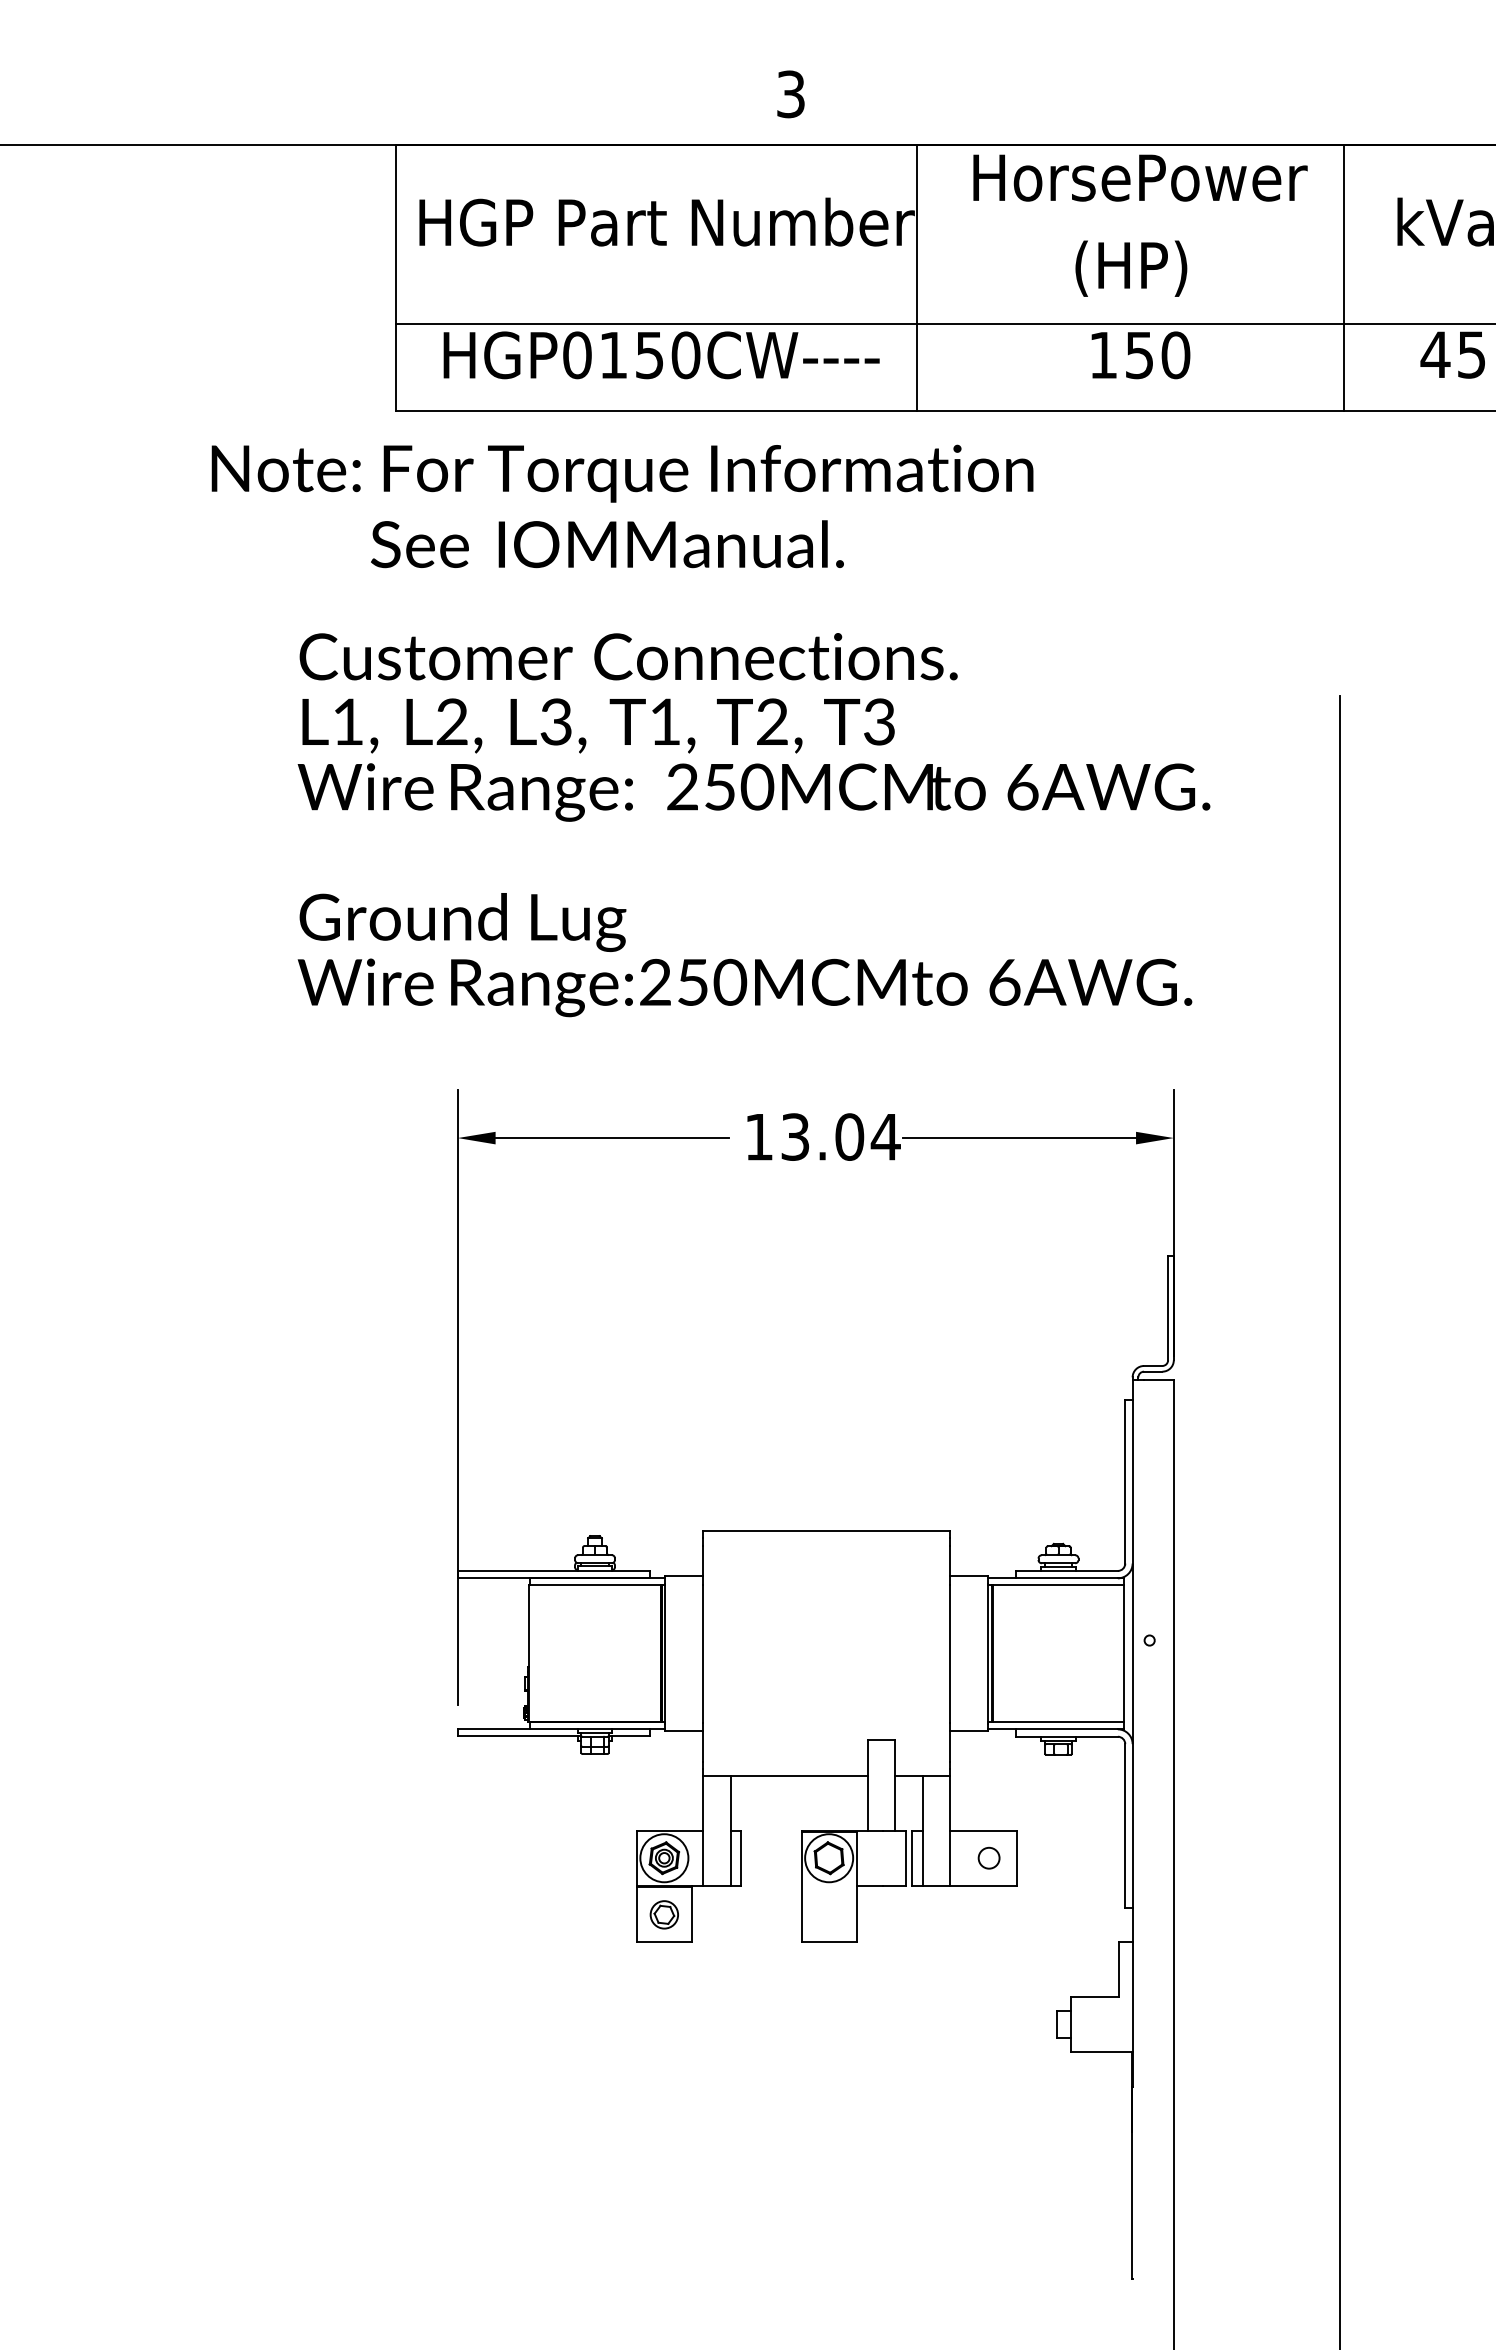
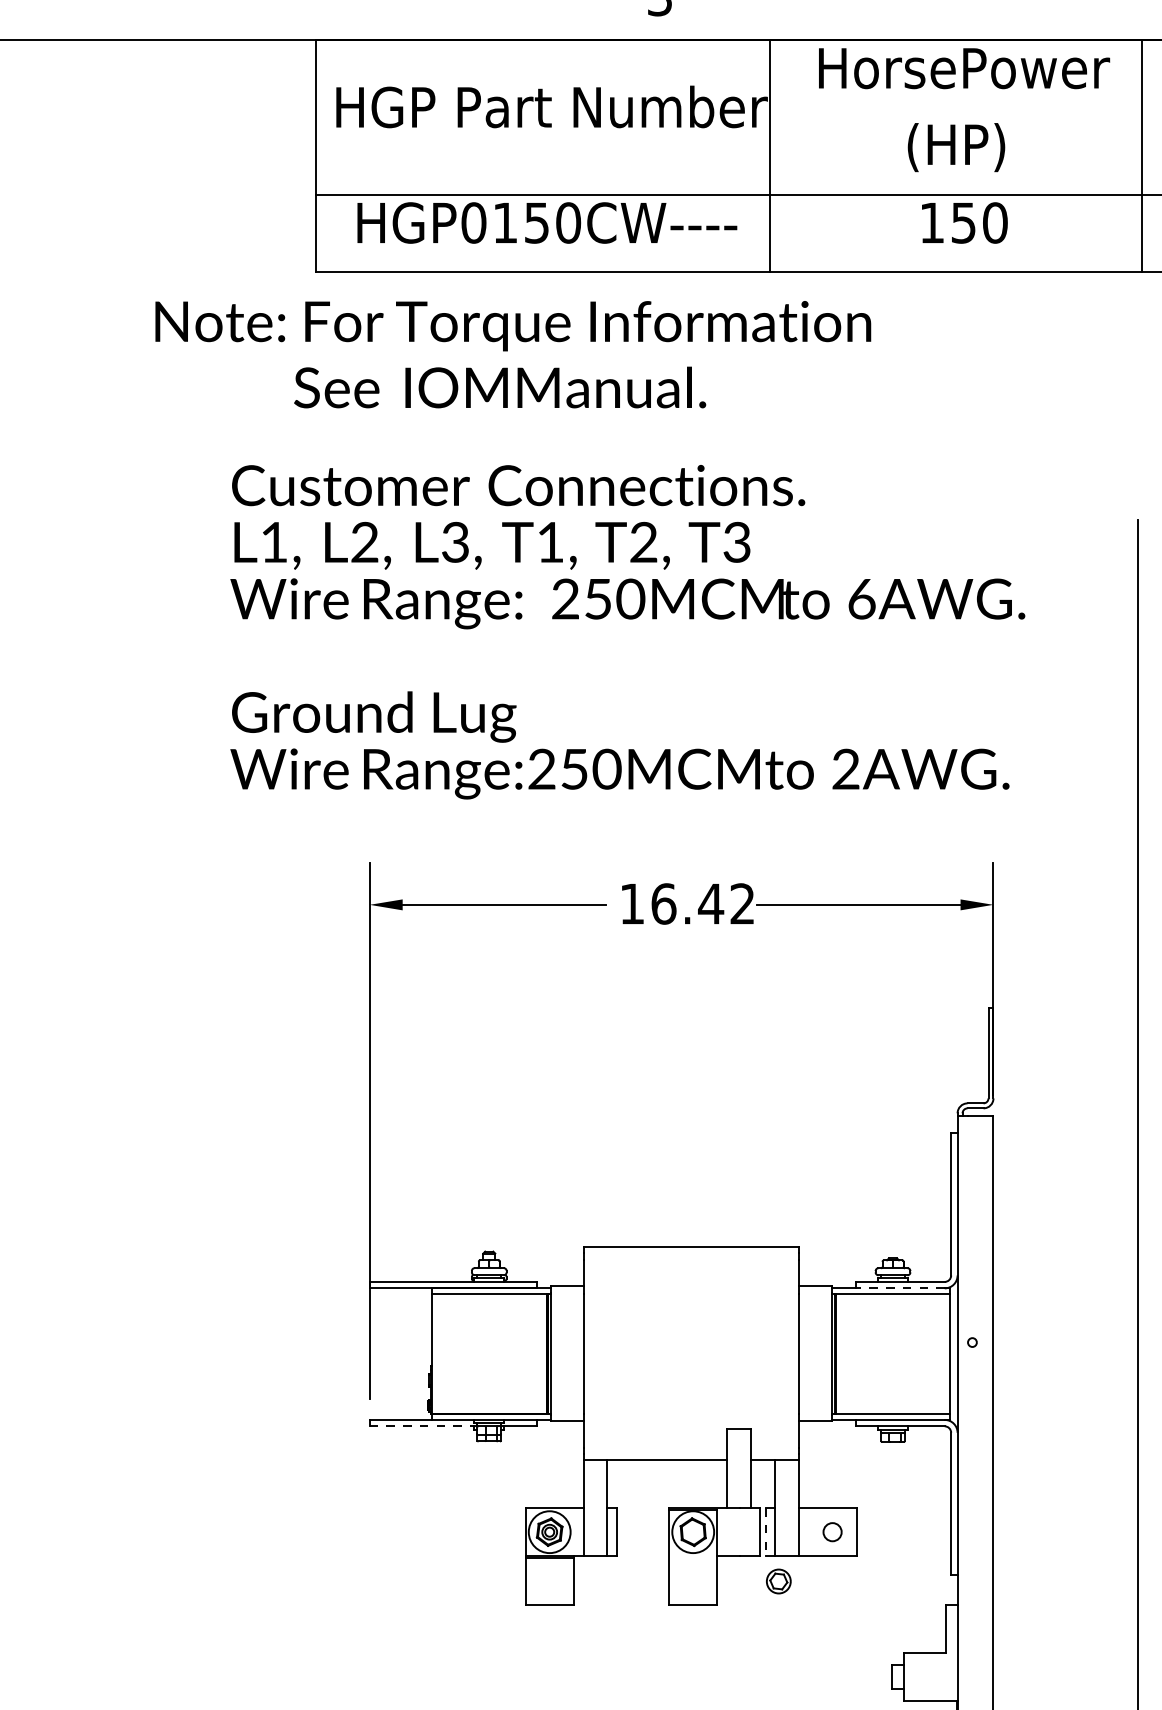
text: (1004, 981) -> (845, 768), 6AWG. -> 2AWG.
text: (840, 1136) -> (703, 903), 13.04 -> 16.42
line: (1066, 1578) -> (899, 1288), solid -> dashed
line: (519, 1736) -> (423, 1426), solid -> dashed
line: (912, 1858) -> (765, 1532), solid -> dashed
part: (663, 1914) -> (778, 1581), moved

